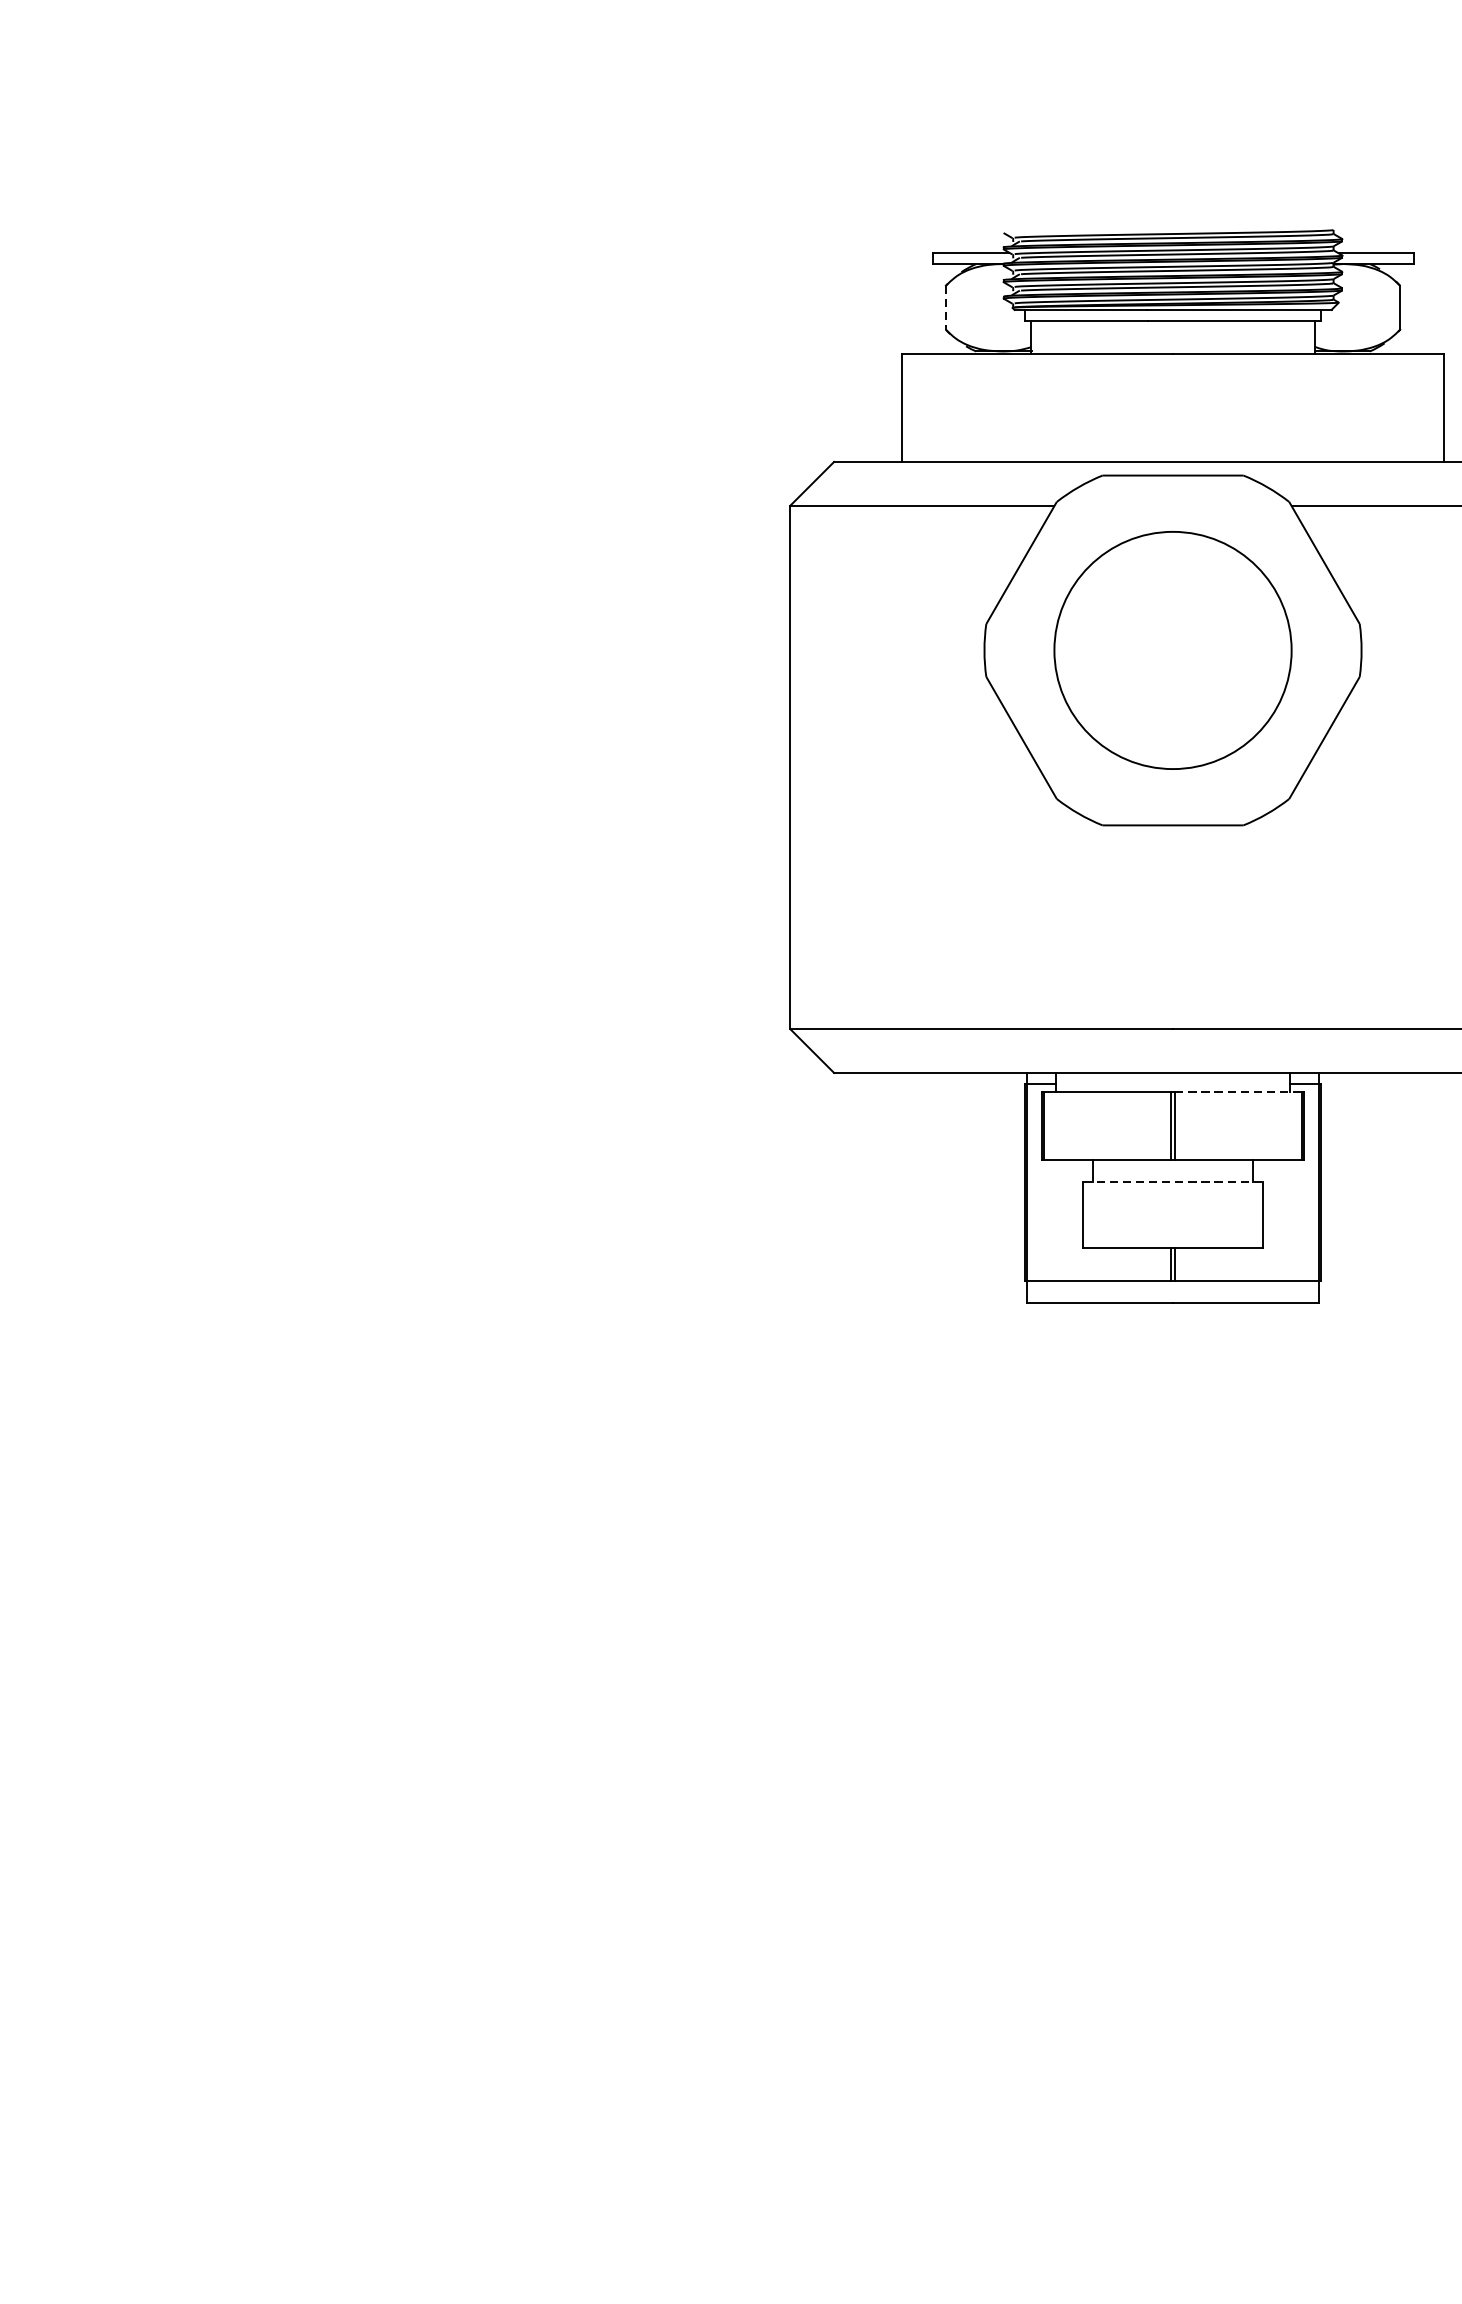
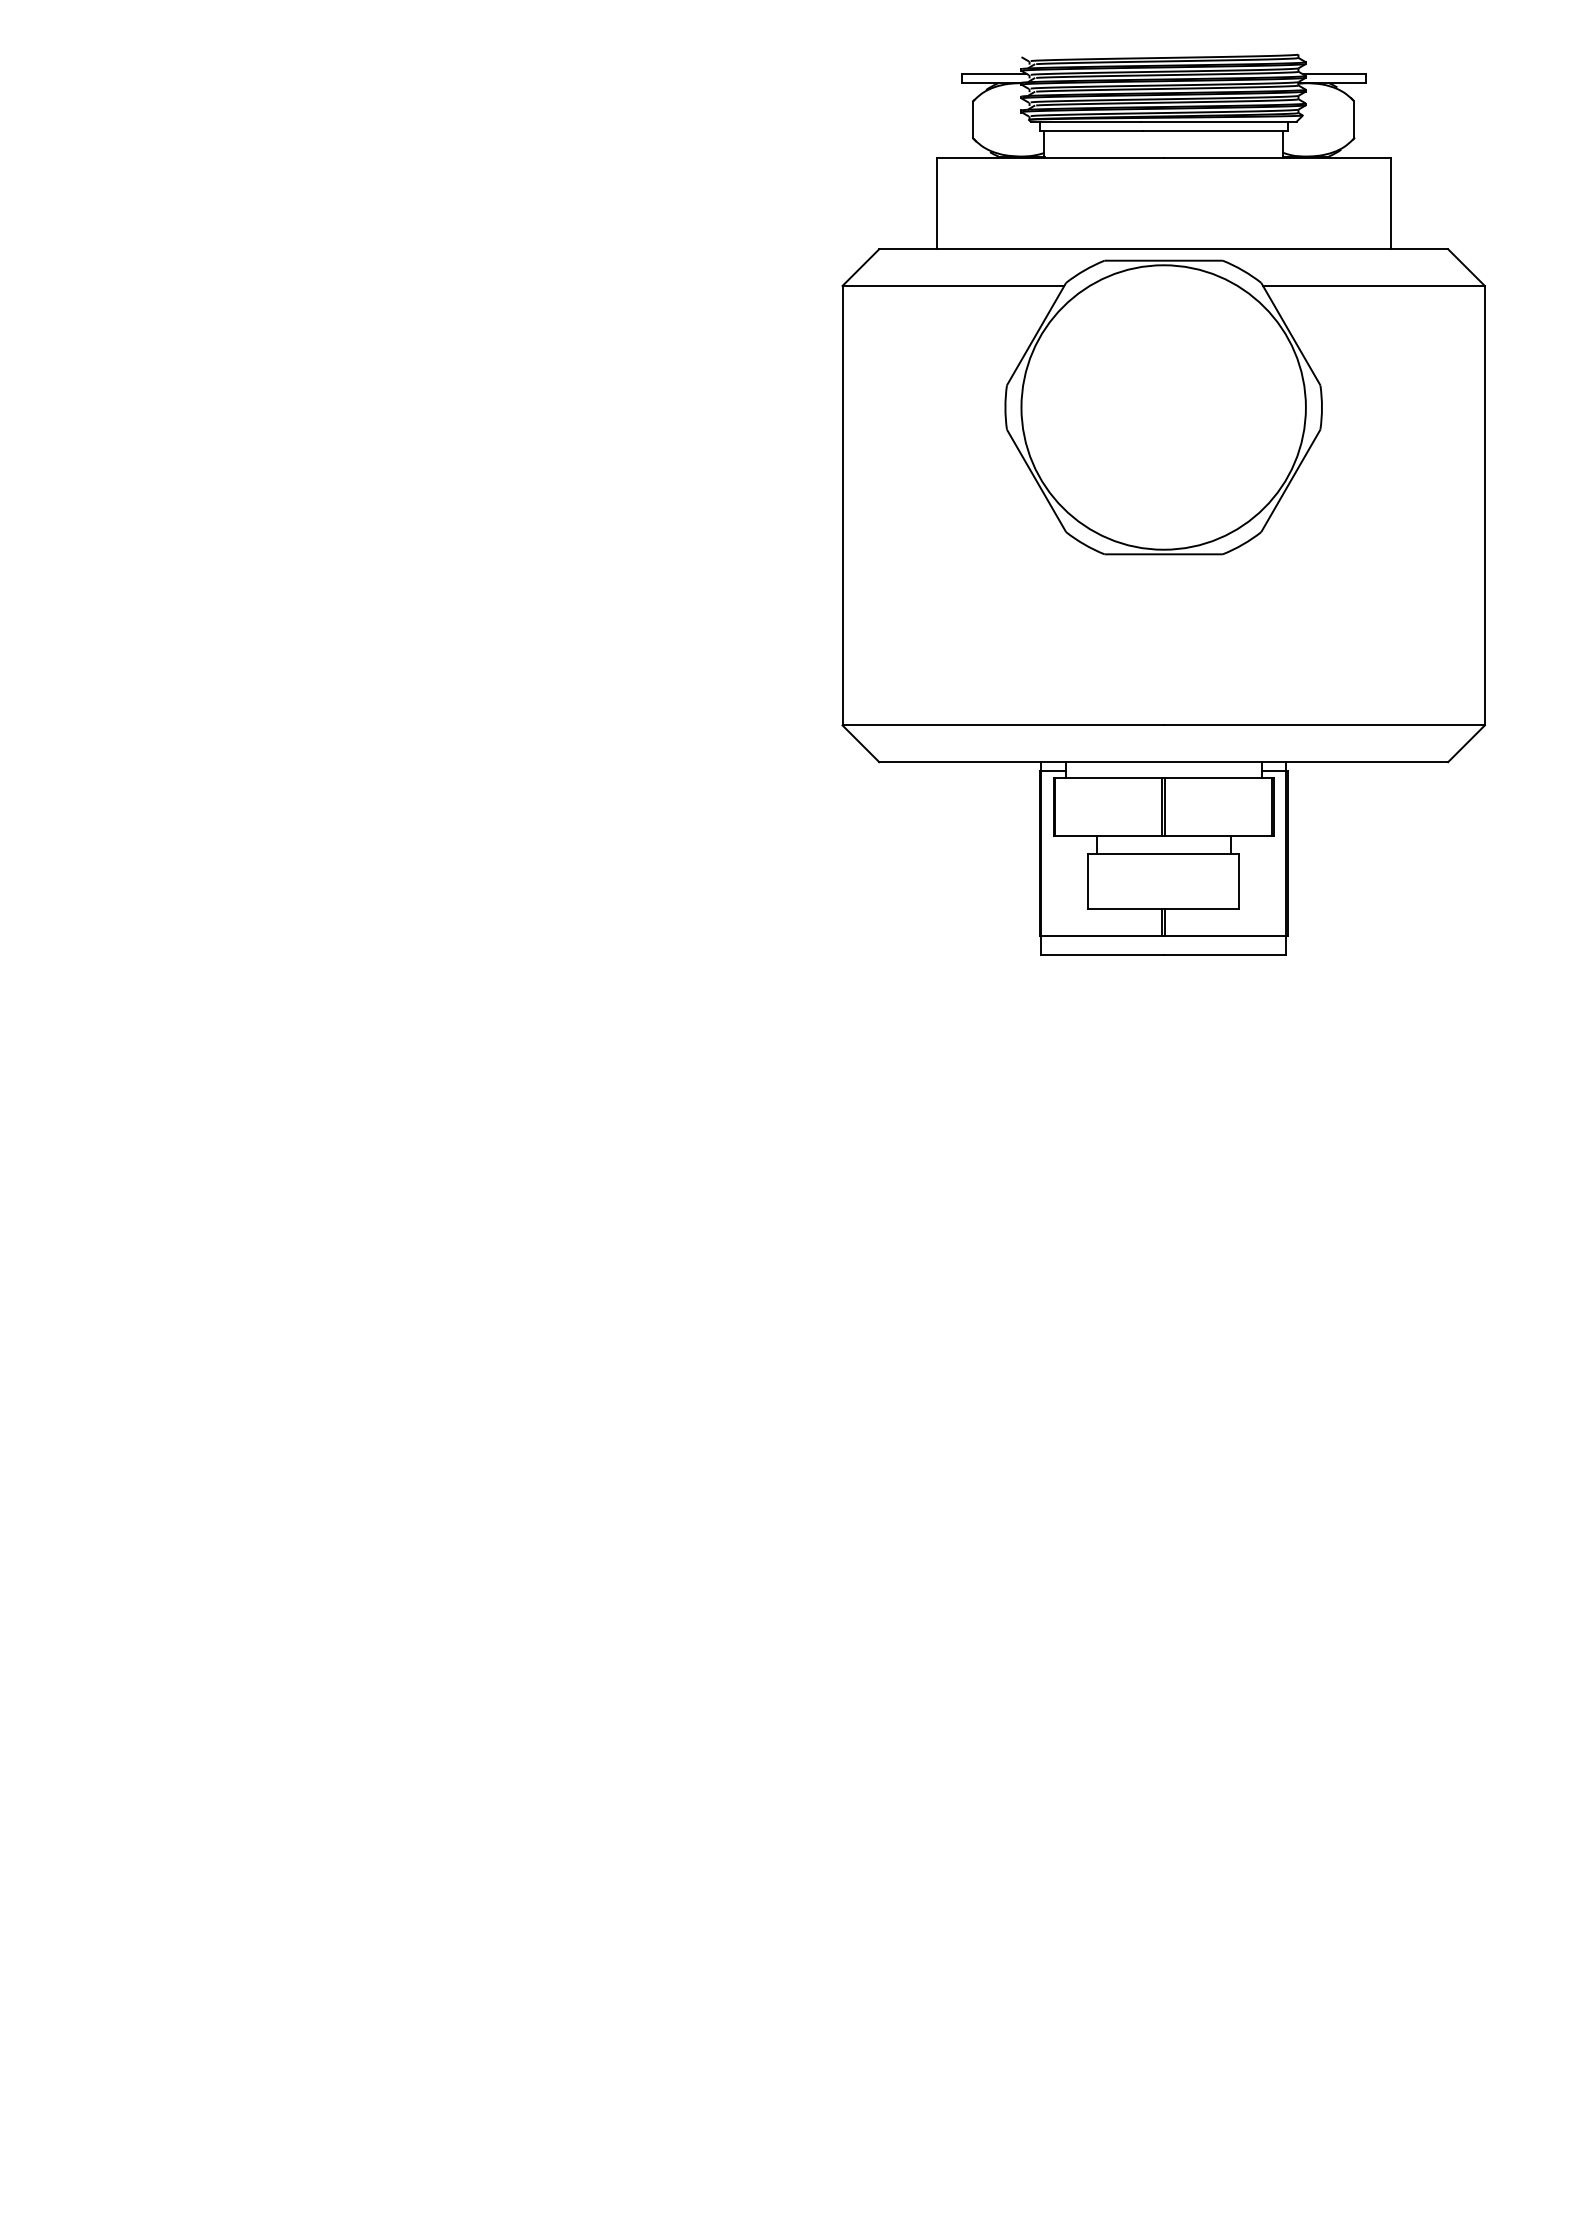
line: (945, 308) -> (972, 120), dashed -> solid
circle: (1172, 650) -> (1163, 407), size x1.43
line: (1239, 1091) -> (1219, 777), dashed -> solid
line: (1173, 1181) -> (1164, 853), dashed -> solid

